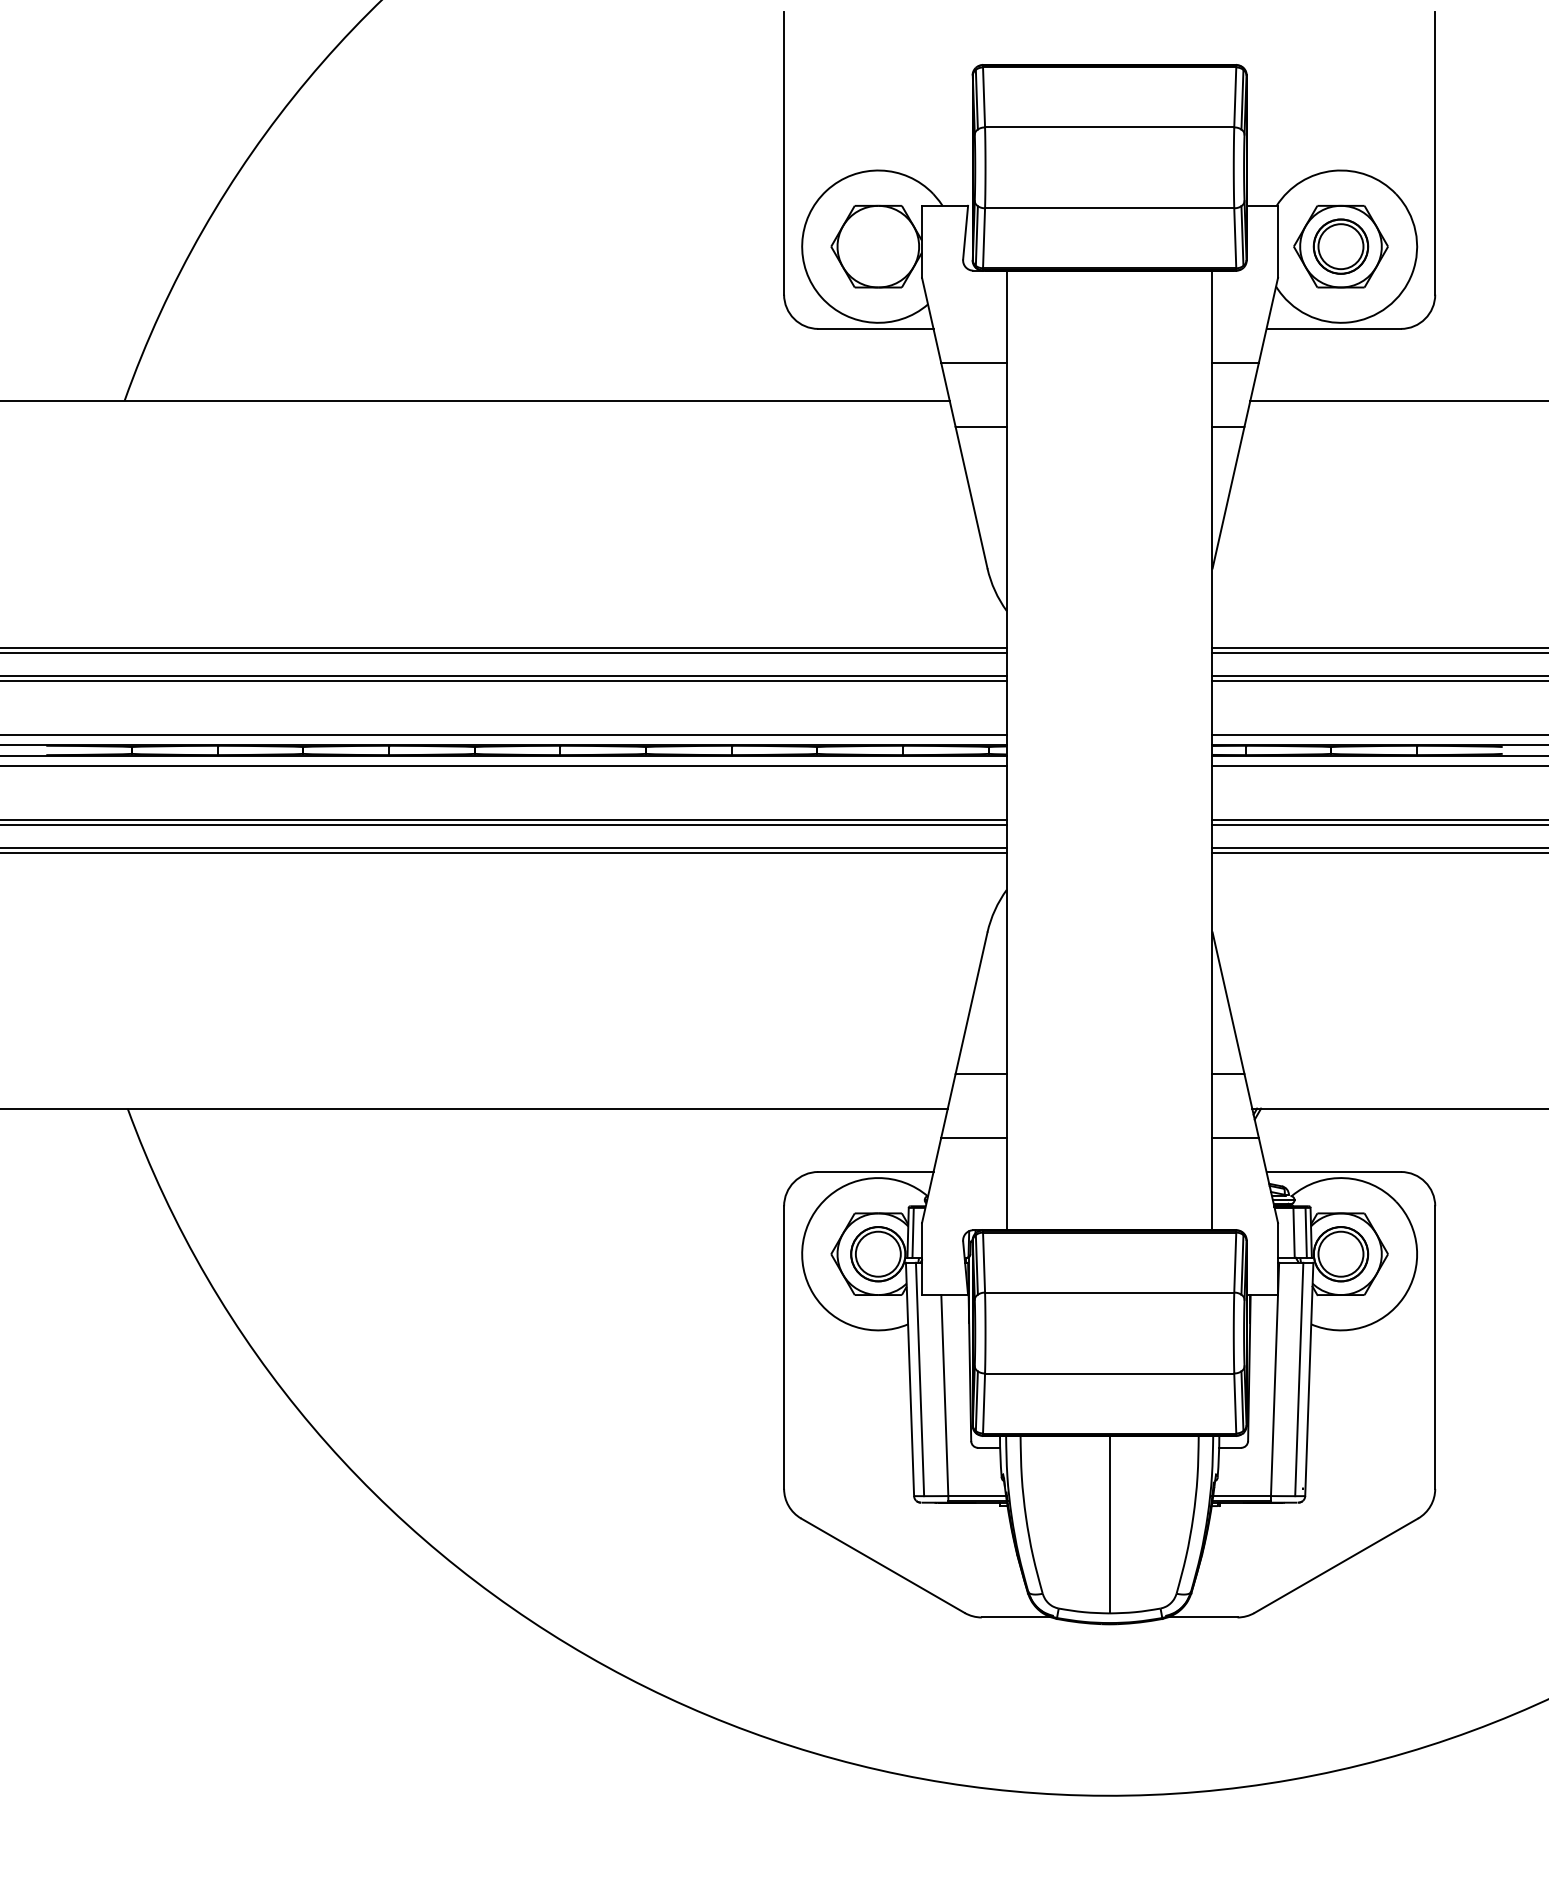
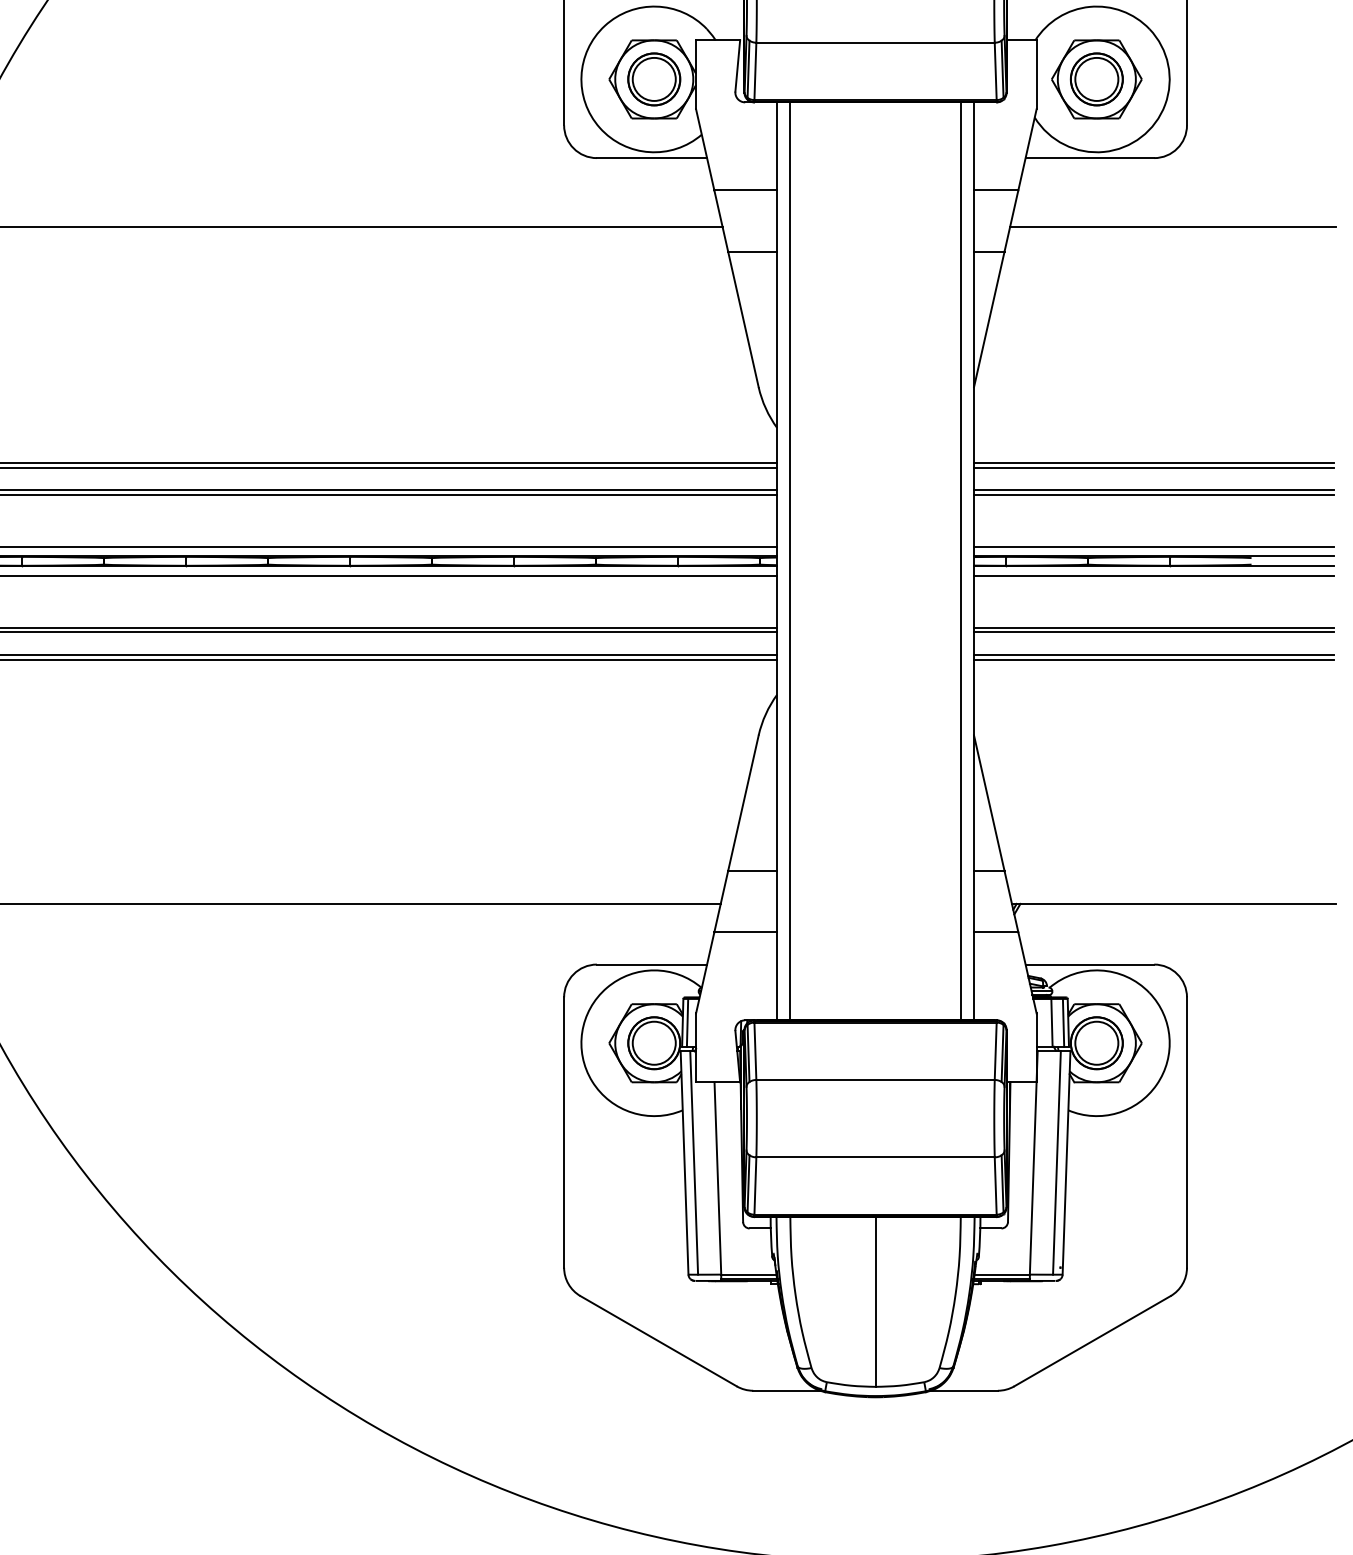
part: (878, 246) -> (654, 79), added
line: (1020, 750) -> (790, 561), added
line: (1198, 750) -> (960, 561), added

